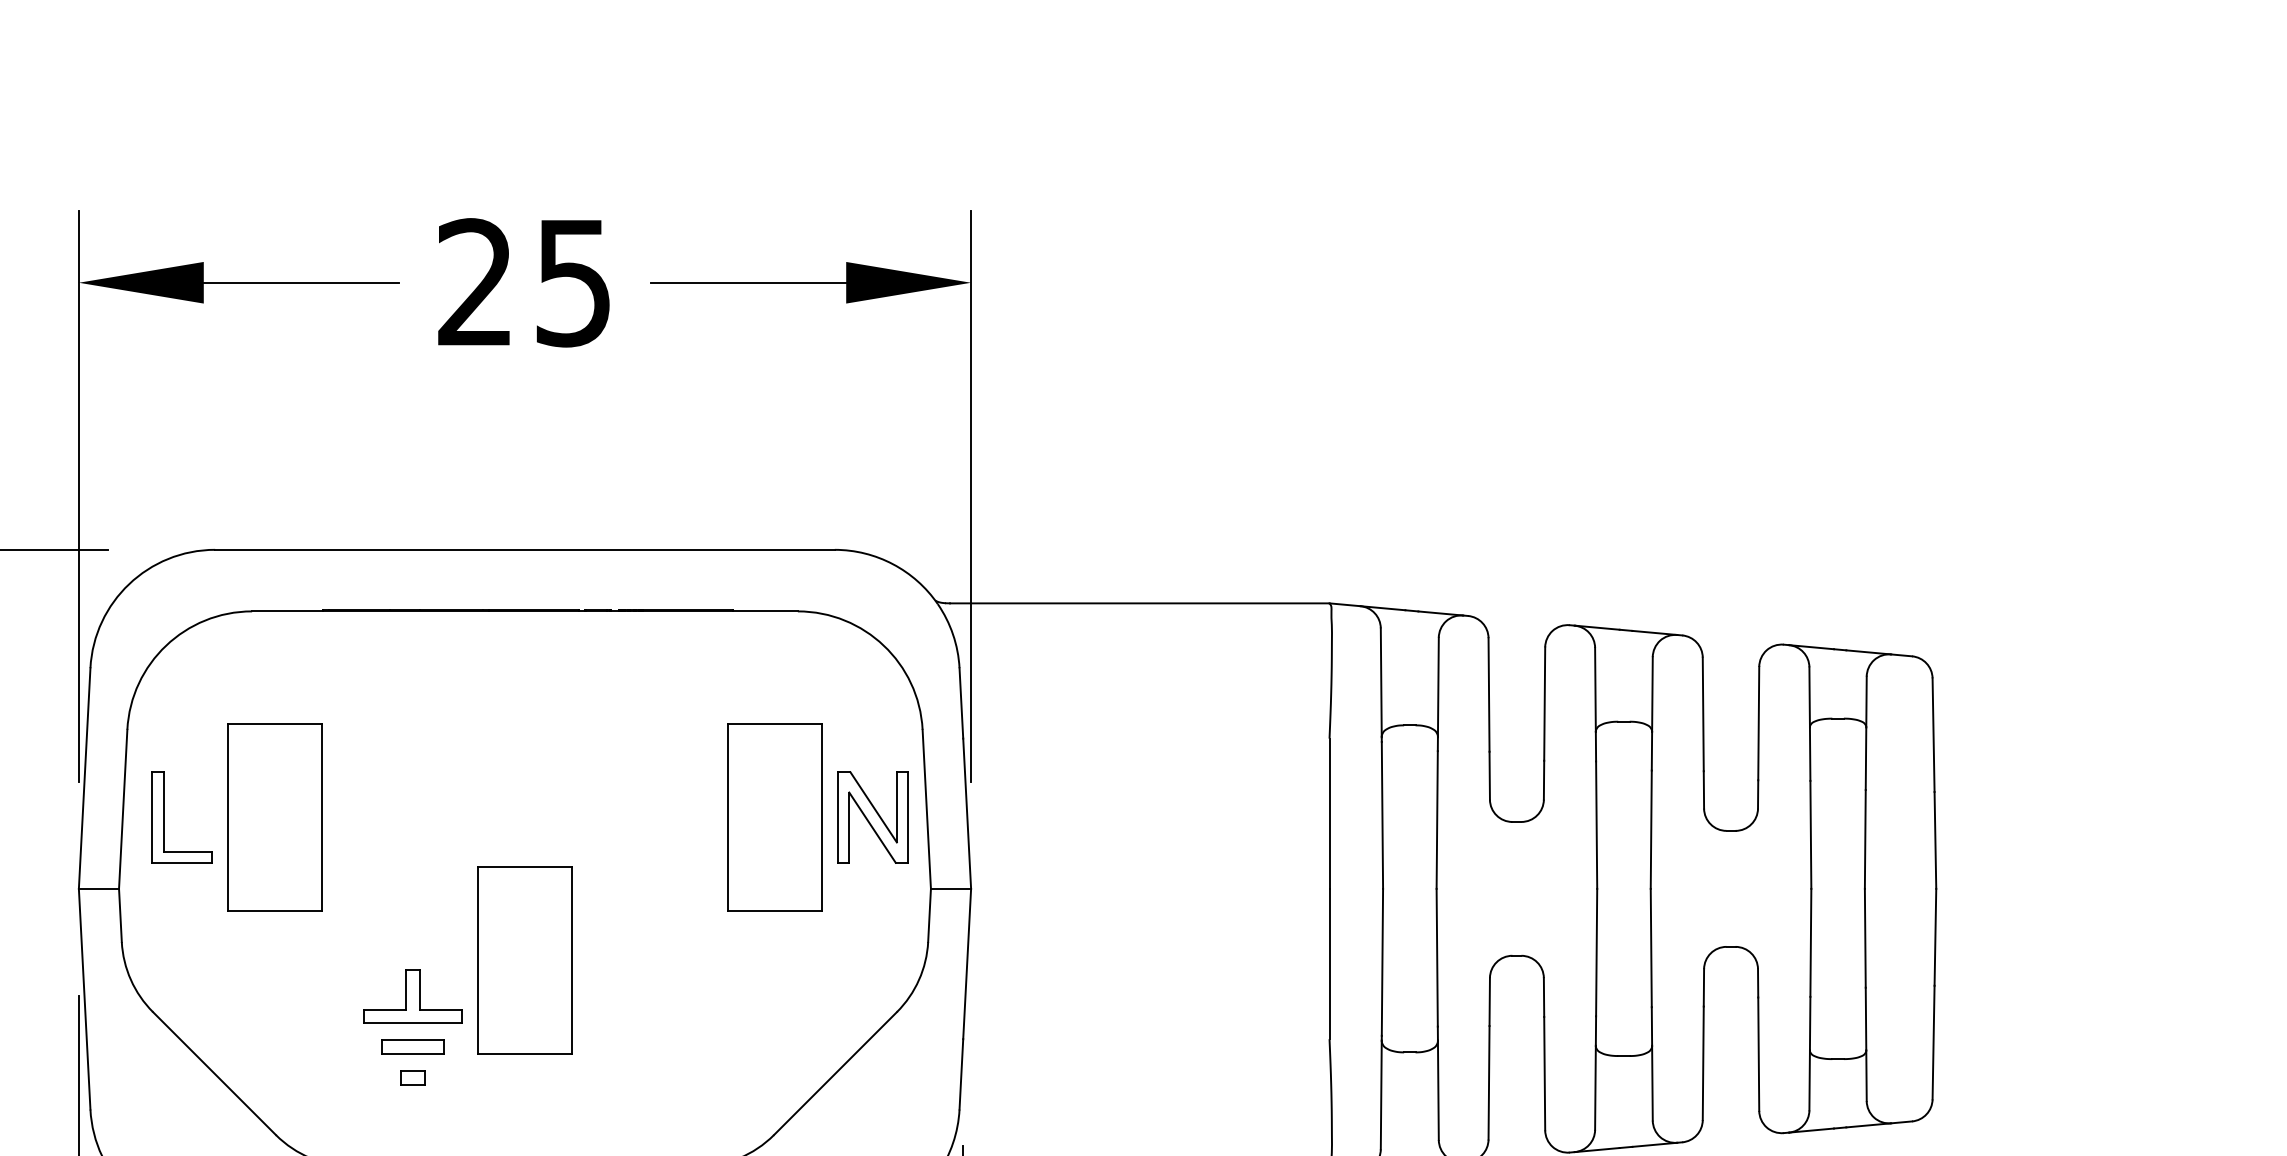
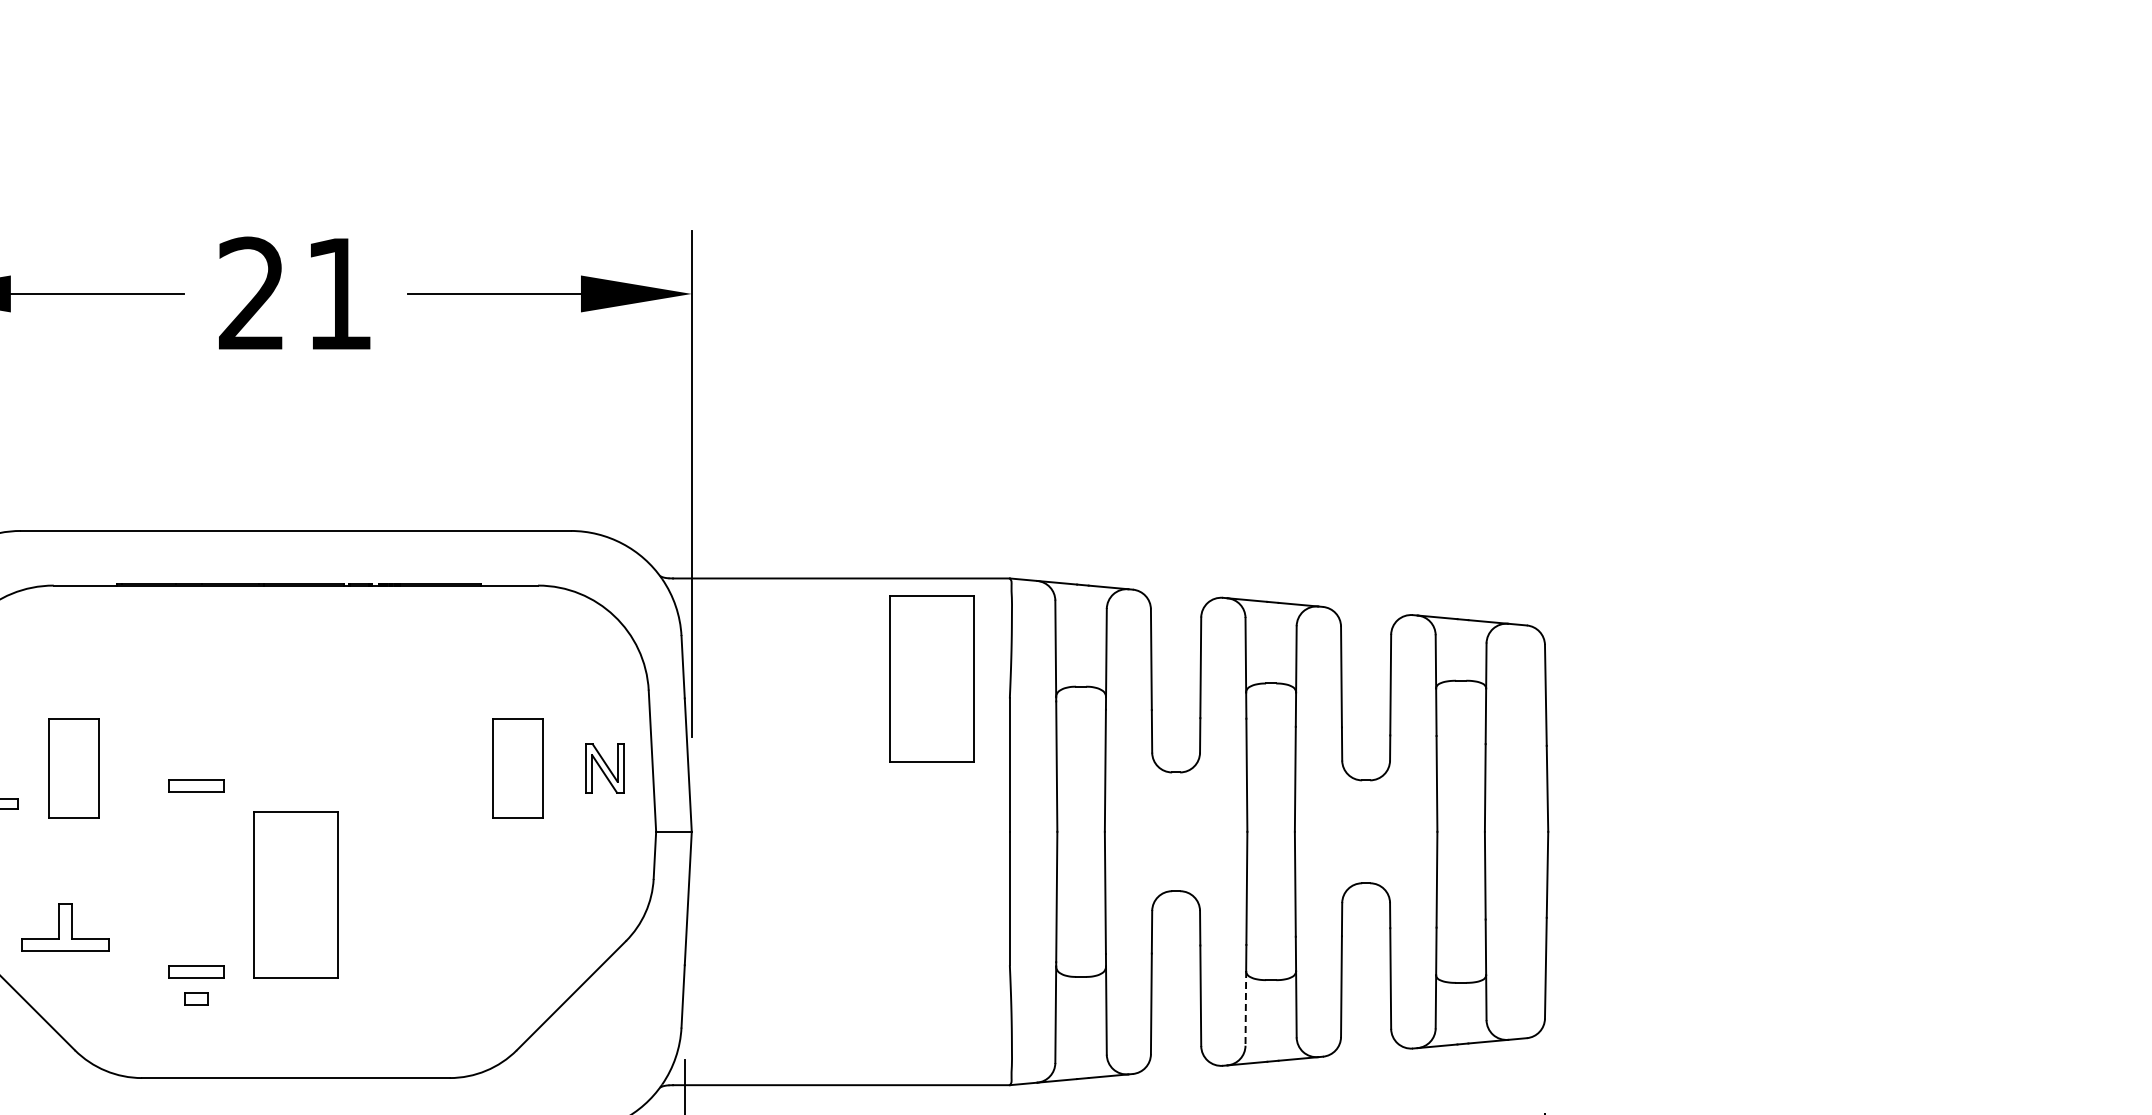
text: (572, 283) -> (338, 294), 25 -> 21
part: (1241, 716) -> (931, 678), added
part: (274, 817) -> (73, 768), size x0.6
part: (774, 817) -> (517, 768), size x0.6
part: (872, 817) -> (604, 768), size x0.6
part: (412, 836) -> (196, 785), added
part: (412, 996) -> (65, 927), moved
line: (1595, 1087) -> (1245, 1008), solid -> dashed

